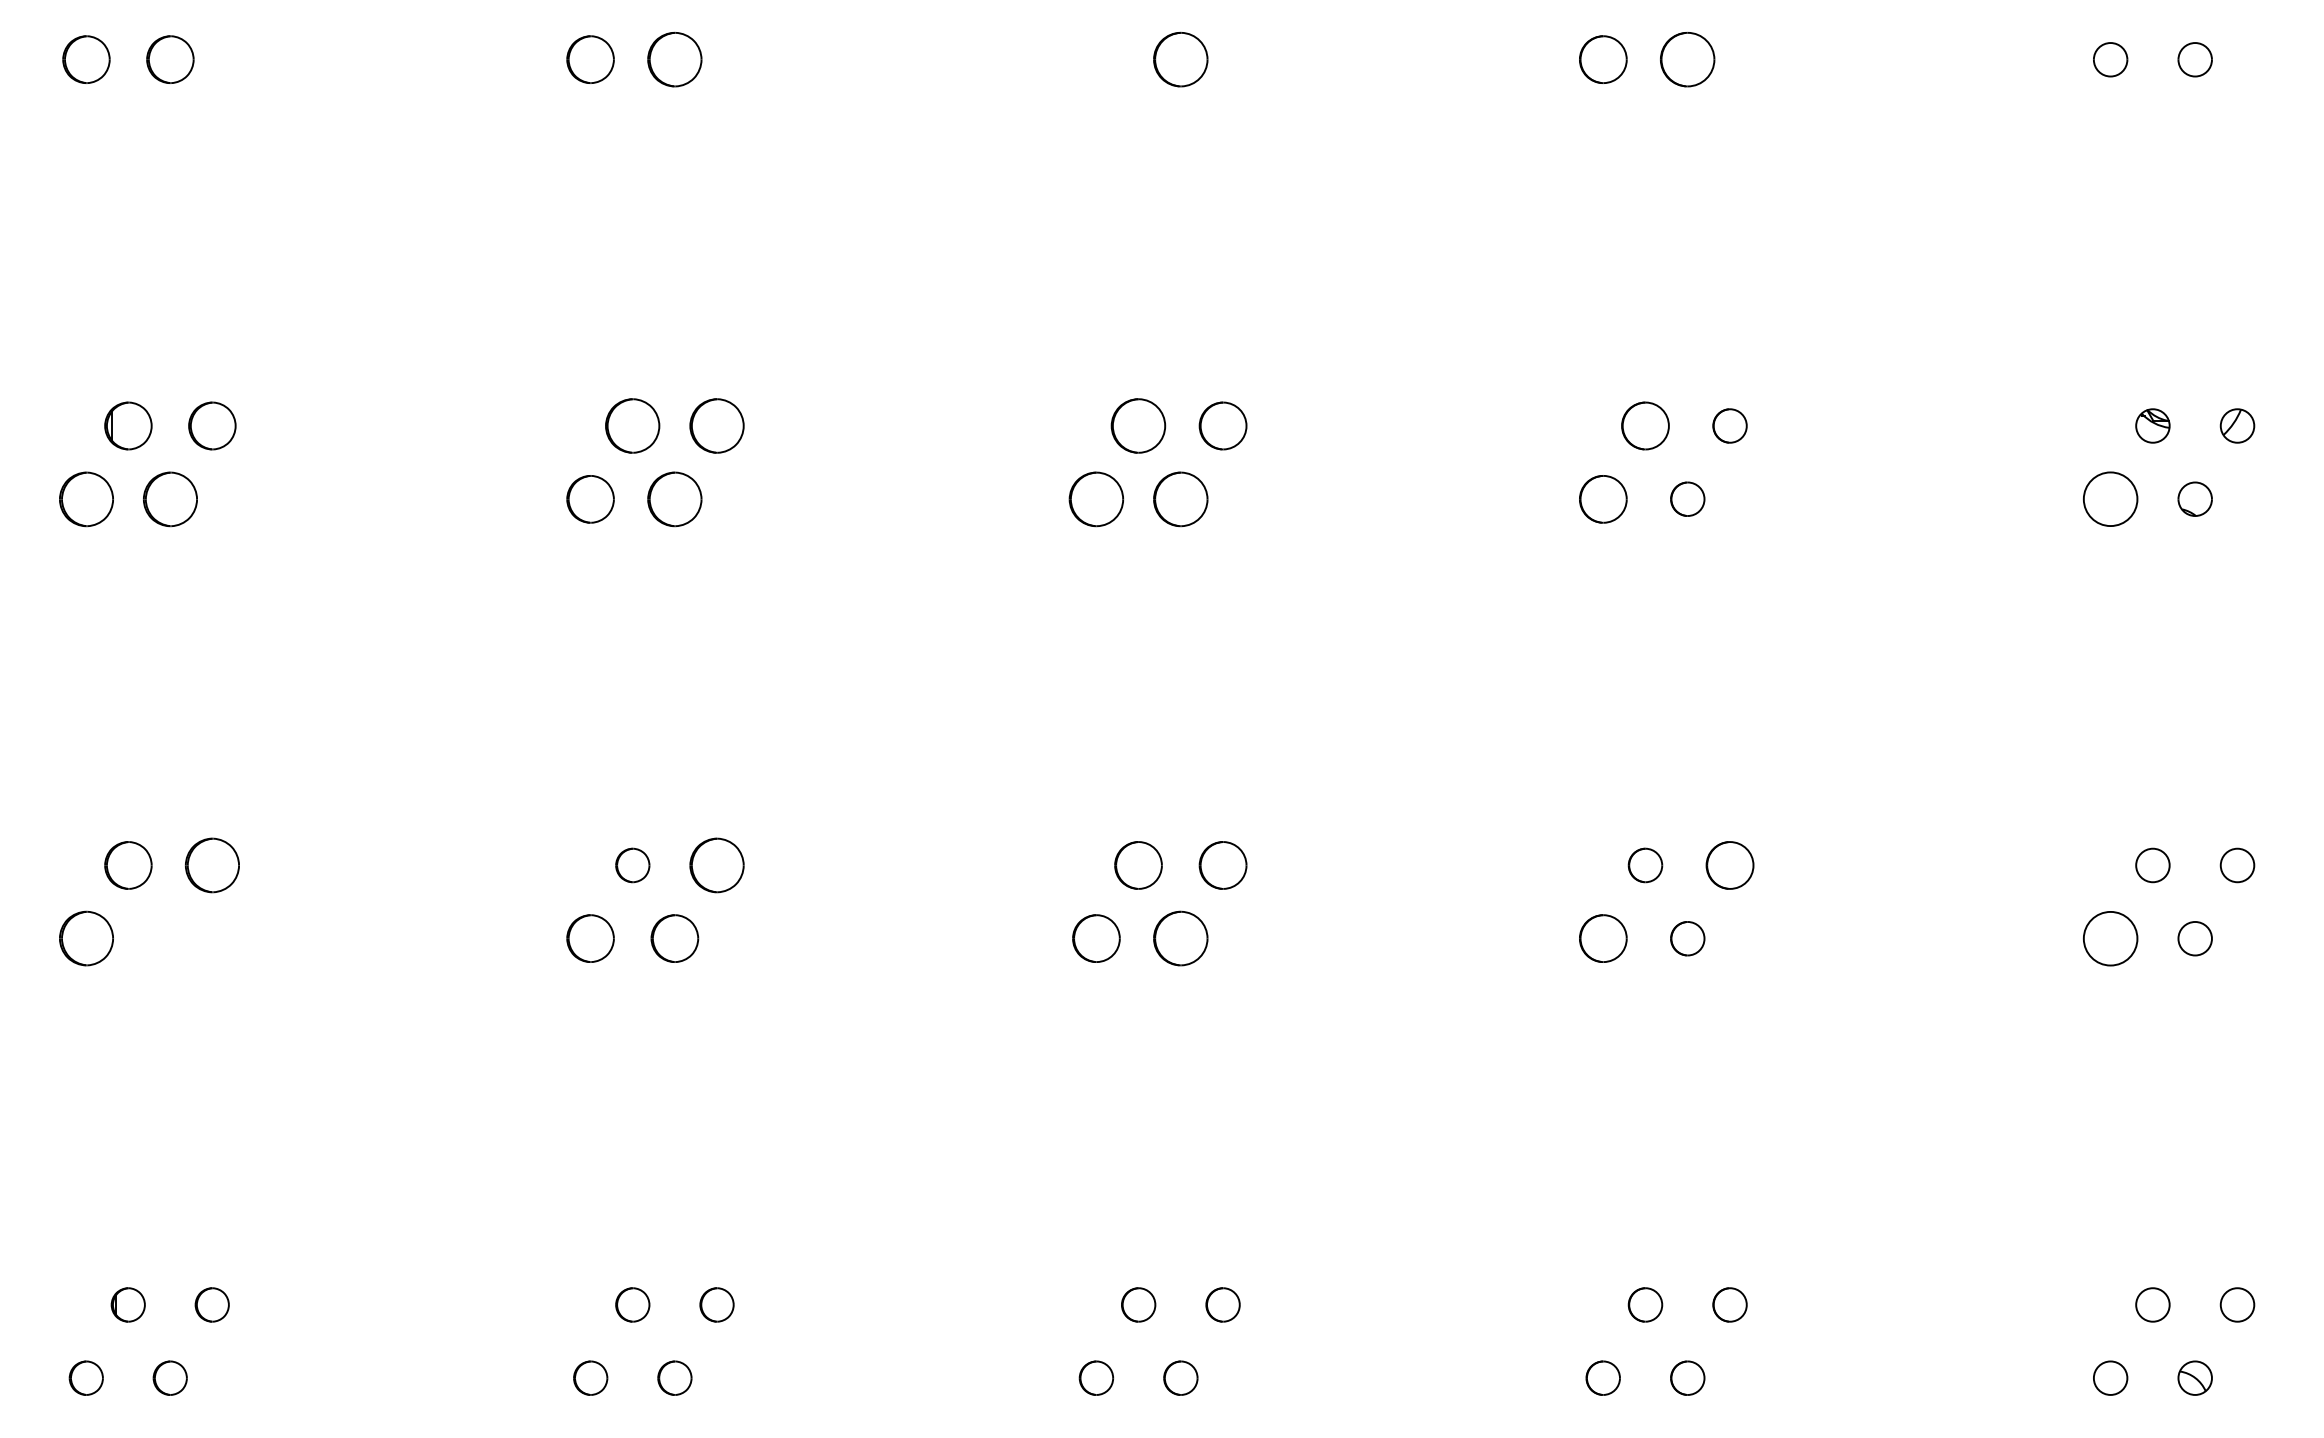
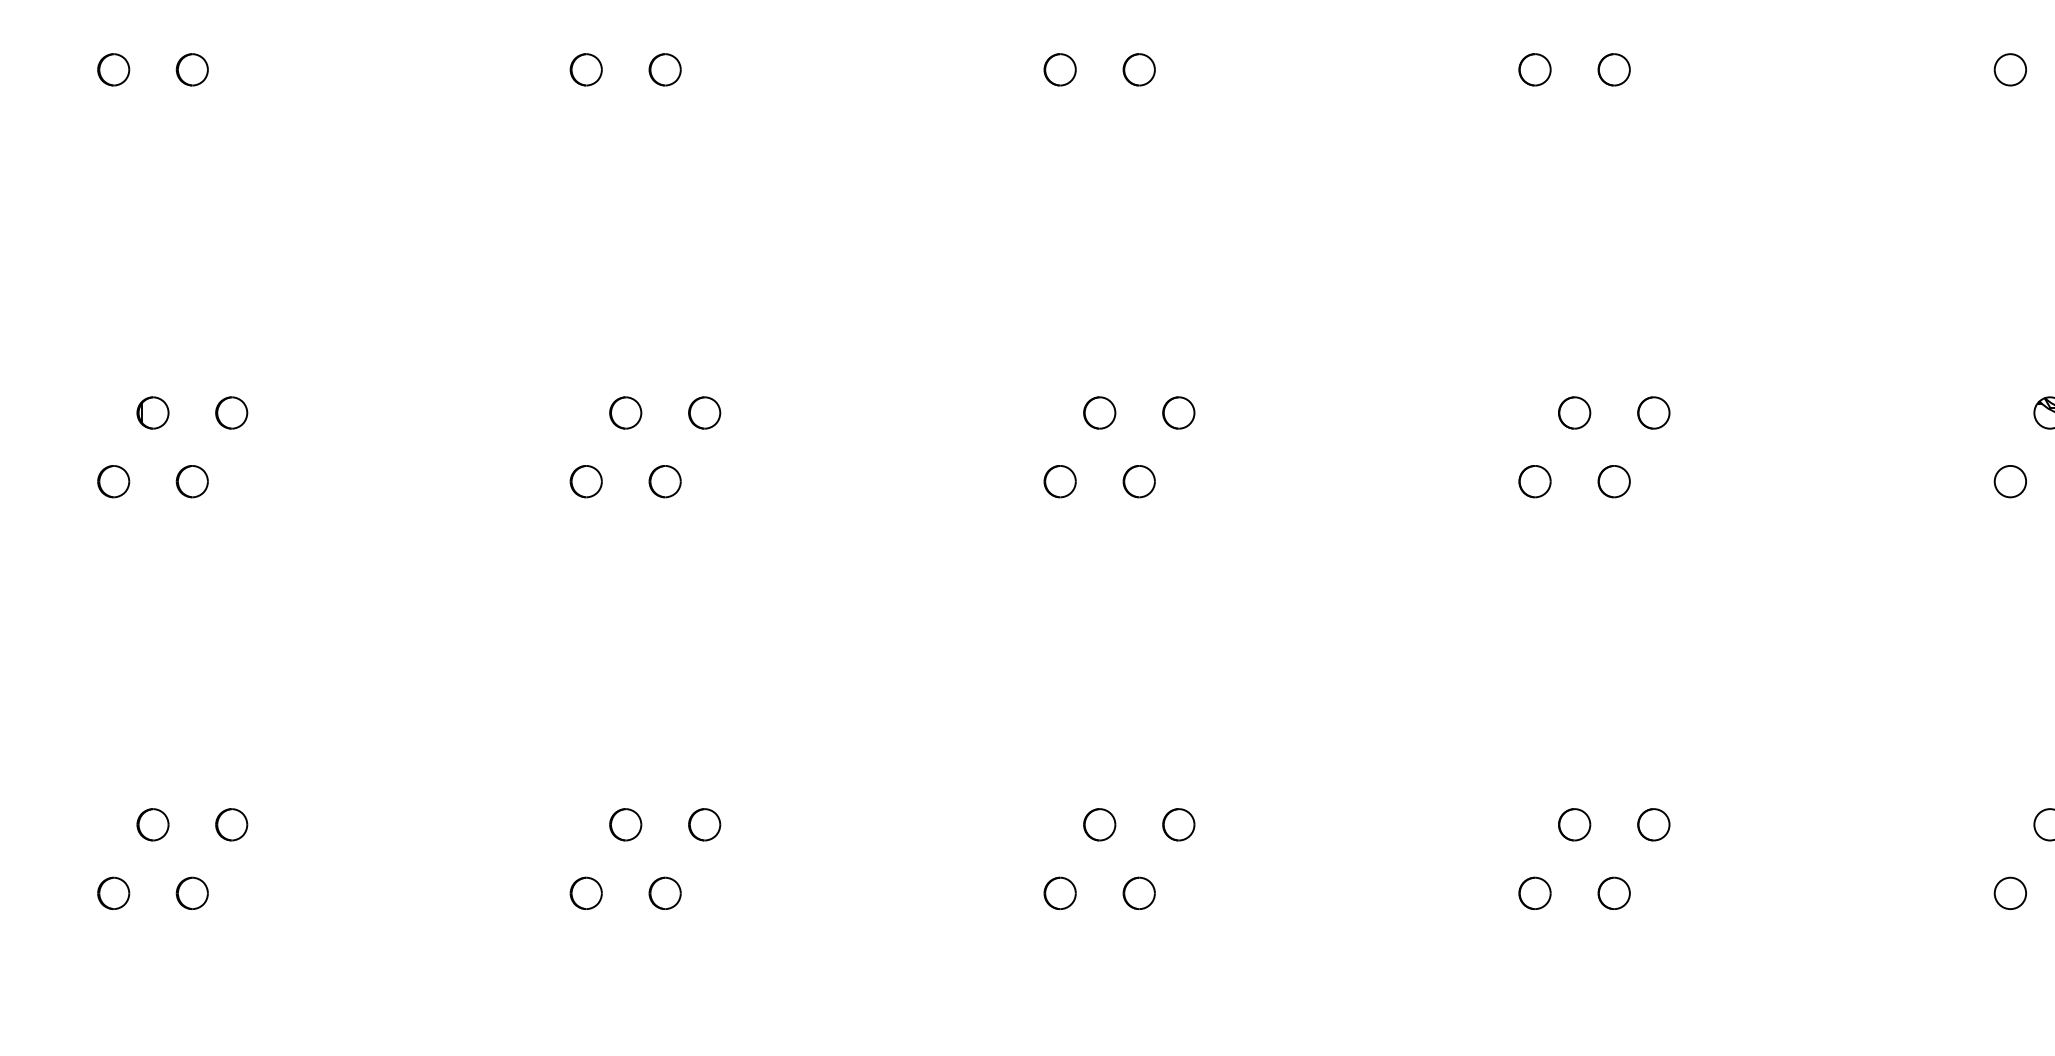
part: (85, 59) -> (112, 69), size x0.71
part: (169, 59) -> (191, 69), size x0.71
part: (590, 59) -> (586, 69), size x0.71
part: (674, 59) -> (664, 69), size x0.62
part: (1096, 59) -> (1060, 69), added
part: (1180, 59) -> (1138, 69), size x0.62
part: (1602, 59) -> (1534, 69), size x0.71
part: (1687, 59) -> (1613, 69), size x0.62
part: (127, 425) -> (152, 412), size x0.71
part: (211, 425) -> (230, 412), size x0.71
part: (632, 425) -> (625, 412), size x0.62
part: (716, 425) -> (704, 412), size x0.62
part: (1138, 425) -> (1099, 412), size x0.62
part: (1222, 425) -> (1178, 412), size x0.71
part: (1645, 425) -> (1574, 412), size x0.71
part: (85, 498) -> (112, 480), size x0.62
part: (169, 498) -> (191, 480), size x0.62
part: (590, 498) -> (586, 480), size x0.71
part: (674, 498) -> (664, 480), size x0.62
part: (1096, 498) -> (1060, 480), size x0.62
part: (1180, 498) -> (1138, 480), size x0.62
part: (1602, 498) -> (1534, 480), size x0.71
circle: (2110, 499) -> (2010, 481), size x0.62
part: (127, 865) -> (152, 824), size x0.71
part: (211, 865) -> (230, 824), size x0.62
part: (716, 865) -> (704, 824), size x0.62
part: (1138, 865) -> (1099, 824), size x0.71
part: (1222, 865) -> (1178, 824), size x0.71
part: (1729, 865) -> (1653, 824), size x0.71
part: (85, 938) -> (112, 893), size x0.62
part: (169, 938) -> (191, 893), added
part: (590, 938) -> (586, 893), size x0.71
part: (674, 938) -> (664, 893), size x0.71
part: (1096, 938) -> (1060, 893), size x0.71
part: (1180, 938) -> (1138, 893), size x0.62
part: (1602, 938) -> (1534, 893), size x0.71
circle: (2110, 938) -> (2010, 893), size x0.62

